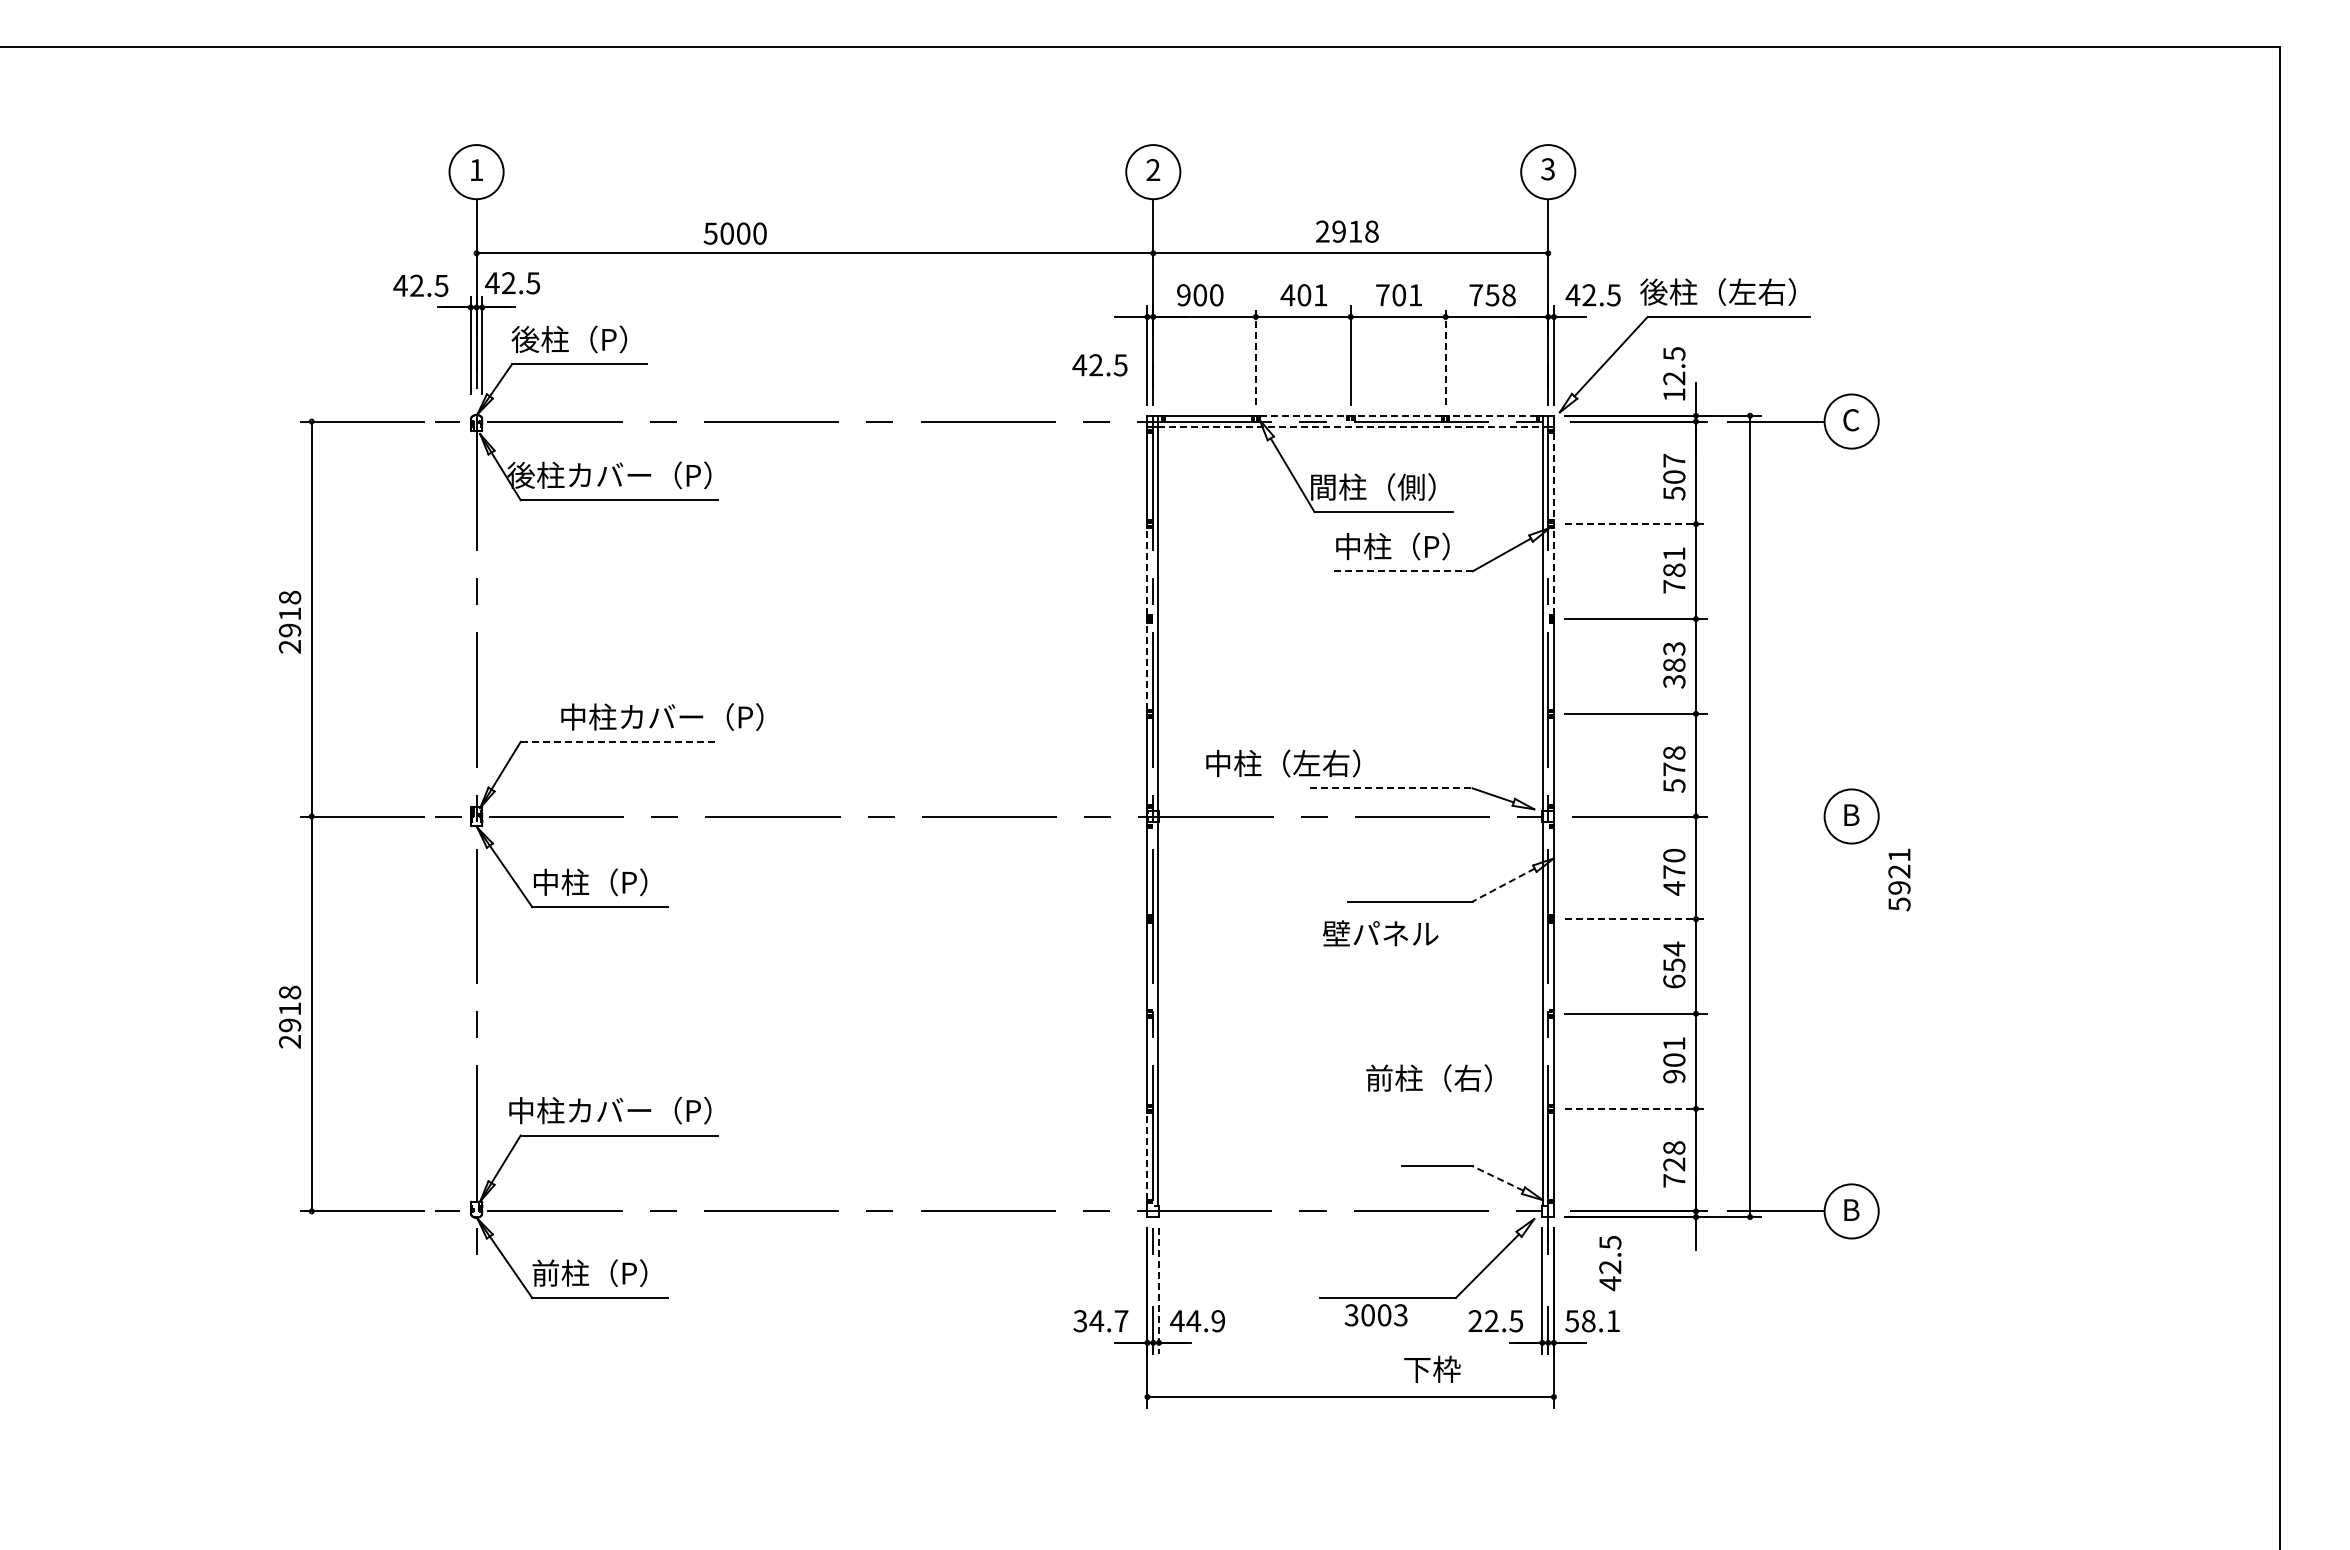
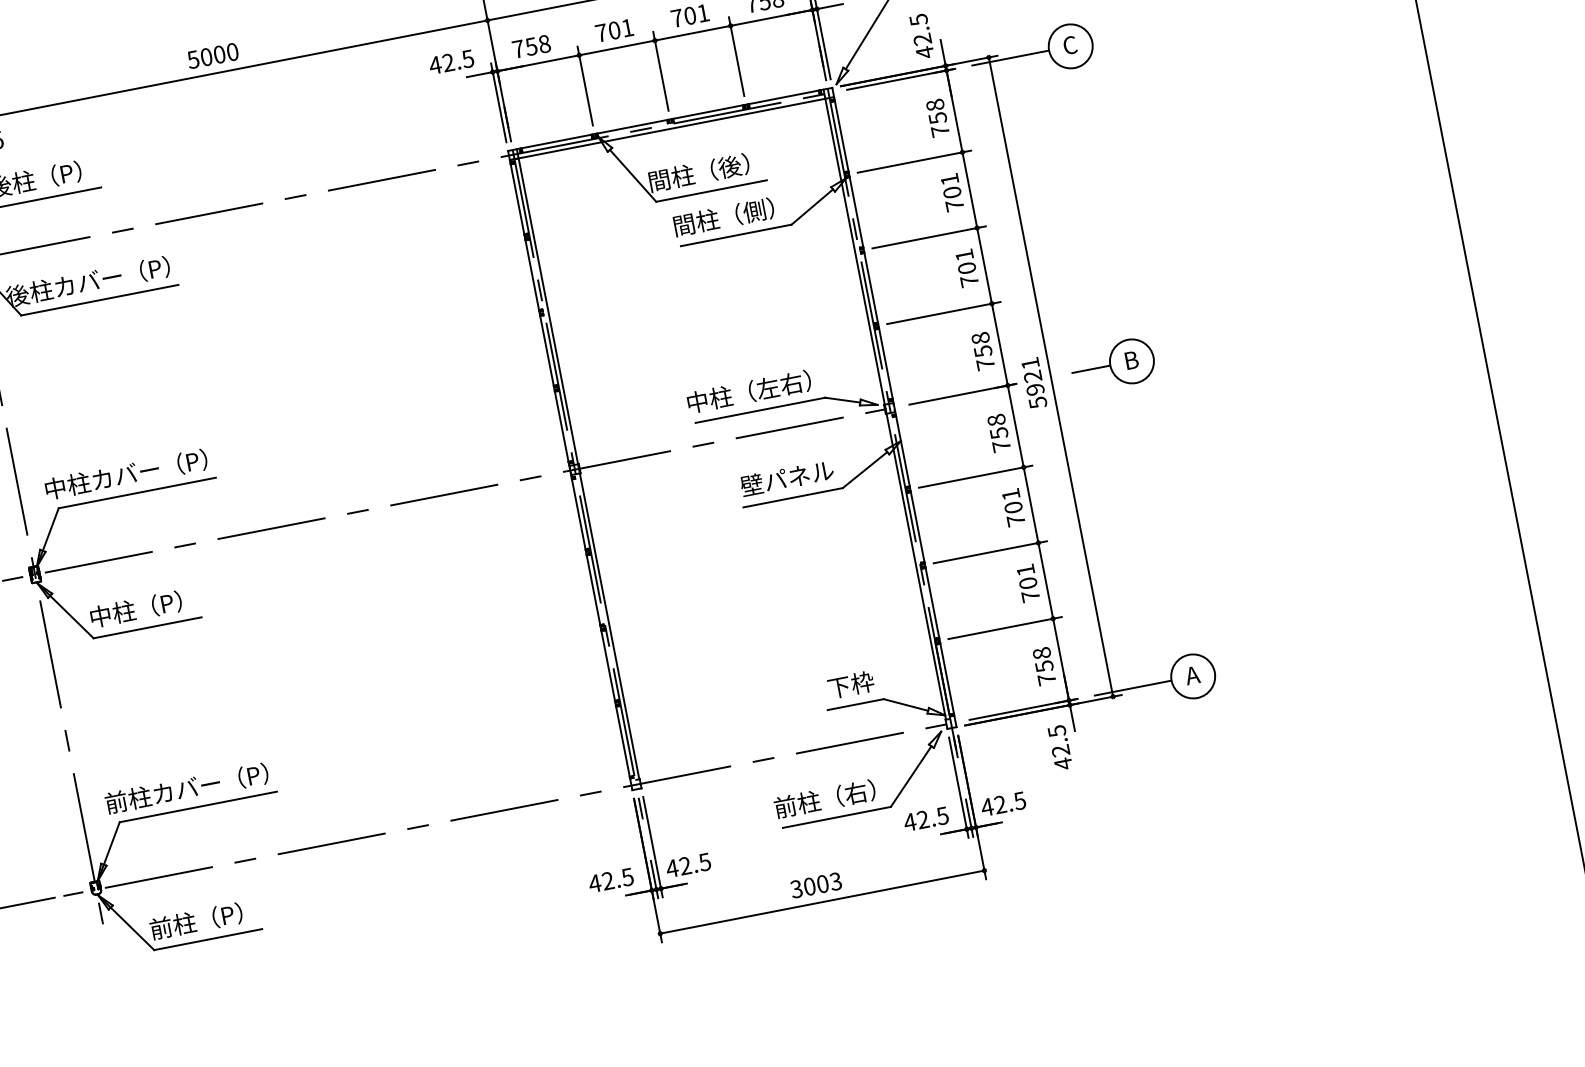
text: (734, 233) -> (212, 55), moved
text: (1200, 295) -> (531, 46), 900 -> 758
text: (1287, 295) -> (601, 33), 401 -> 701
line: (1255, 355) -> (584, 86), dashed -> solid
line: (1445, 355) -> (736, 56), dashed -> solid
text: (1099, 365) -> (451, 62), moved
text: (1674, 394) -> (925, 52), 12.5 -> 42.5
line: (1303, 415) -> (632, 126), dashed -> solid
line: (1398, 415) -> (708, 111), dashed -> solid
line: (1493, 415) -> (784, 97), dashed -> solid
line: (1345, 427) -> (667, 129), dashed -> solid
line: (1553, 476) -> (841, 136), dashed -> solid
text: (1674, 476) -> (937, 117), 507 -> 758
text: (1411, 486) -> (729, 166), 間柱（側） -> 間柱（後）
line: (1636, 524) -> (915, 161), dashed -> solid
text: (1392, 546) -> (723, 217), 中柱（P） -> 間柱（側）
text: (1674, 570) -> (952, 192), 781 -> 701
line: (1147, 571) -> (532, 275), dashed -> solid
line: (1403, 571) -> (736, 235), dashed -> solid
line: (1553, 571) -> (856, 212), dashed -> solid
text: (1674, 665) -> (967, 268), 383 -> 701
line: (1147, 666) -> (547, 350), dashed -> solid
text: (662, 716) -> (126, 474), moved
line: (619, 741) -> (137, 492), dashed -> solid
text: (1283, 763) -> (749, 391), moved
text: (1674, 777) -> (984, 357), 578 -> 758
line: (1391, 788) -> (760, 410), dashed -> solid
line: (1799, 816) -> (1090, 369), added
text: (1674, 871) -> (999, 432), 470 -> 758
text: (1899, 879) -> (1034, 382), moved
line: (1503, 885) -> (864, 470), dashed -> solid
line: (1636, 919) -> (976, 476), dashed -> solid
text: (1380, 933) -> (786, 478), moved
text: (1674, 964) -> (1013, 506), 654 -> 701
text: (1674, 1076) -> (1030, 596), 901 -> 701
text: (1428, 1077) -> (824, 798), moved
line: (1636, 1108) -> (1005, 627), dashed -> solid
text: (521, 1110) -> (116, 802), 中柱カバー（P） -> 前柱カバー（P）
line: (1147, 1156) -> (622, 741), dashed -> solid
text: (1674, 1164) -> (1044, 666), 728 -> 758
line: (1497, 1178) -> (905, 705), dashed -> solid
text: (1850, 1209) -> (1191, 675), B -> A
text: (1610, 1263) -> (1060, 747), moved
line: (1158, 1290) -> (652, 846), dashed -> solid
text: (1375, 1315) -> (815, 885), moved
text: (1474, 1320) -> (909, 821), 22.5 -> 42.5
text: (1100, 1321) -> (611, 880), 34.7 -> 42.5
text: (1205, 1321) -> (694, 864), 44.9 -> 42.5
text: (1591, 1321) -> (1002, 804), 58.1 -> 42.5
text: (1432, 1368) -> (851, 684), moved

